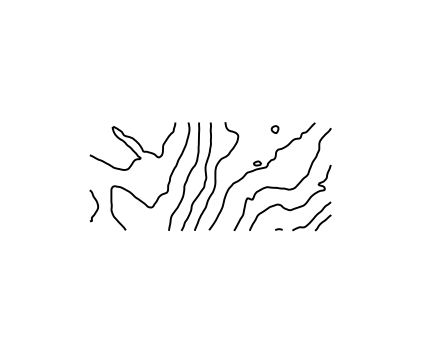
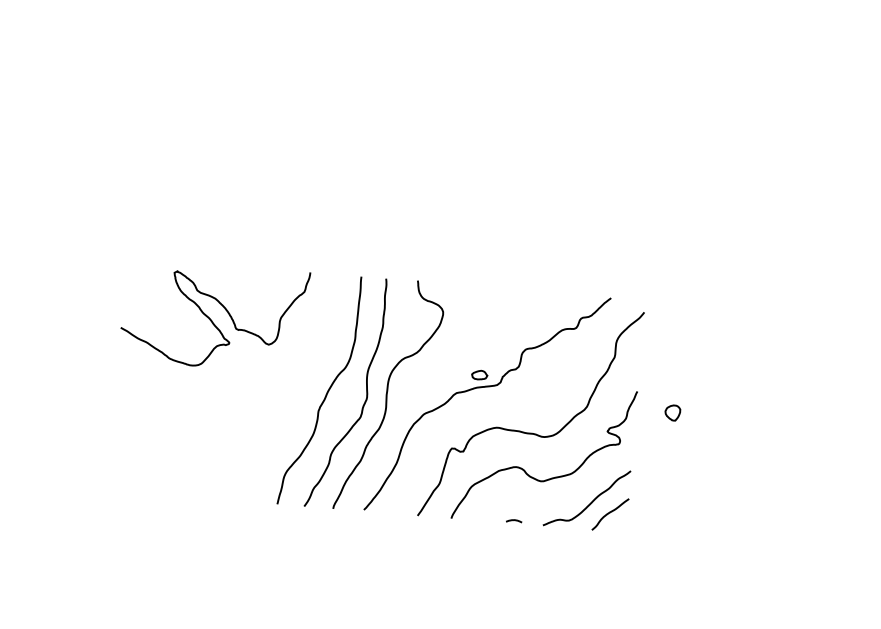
part: (274, 129) -> (671, 412), moved
curve: (167, 183) -> (282, 402), removed
curve: (96, 204) -> (126, 434), removed

